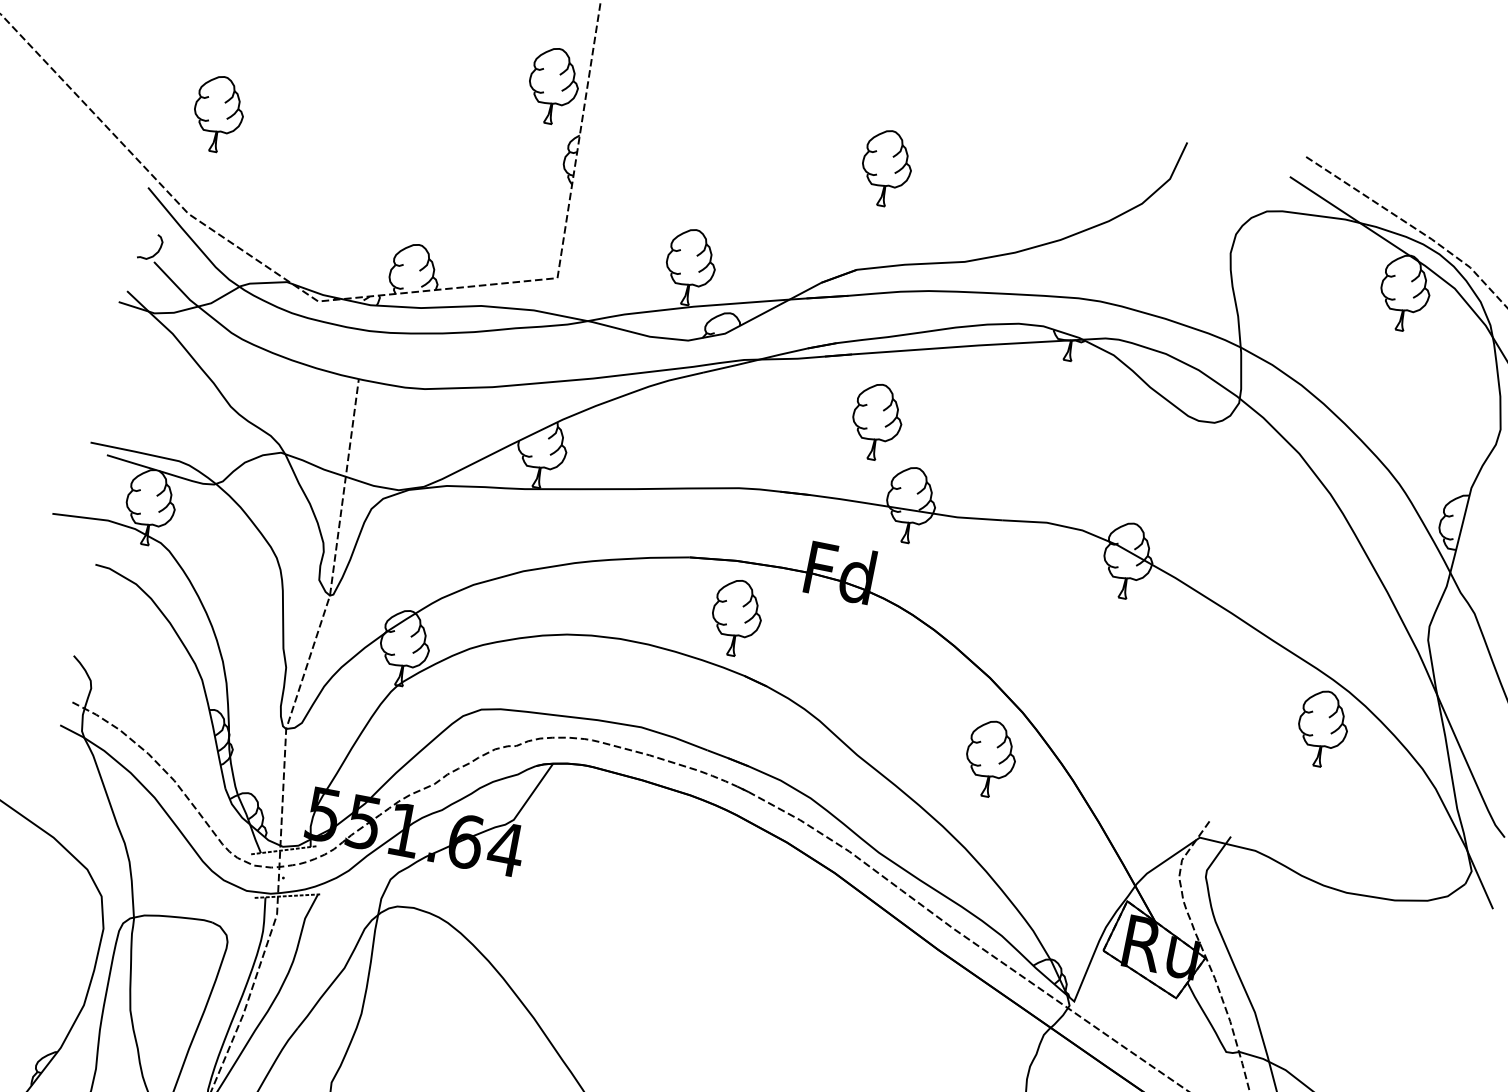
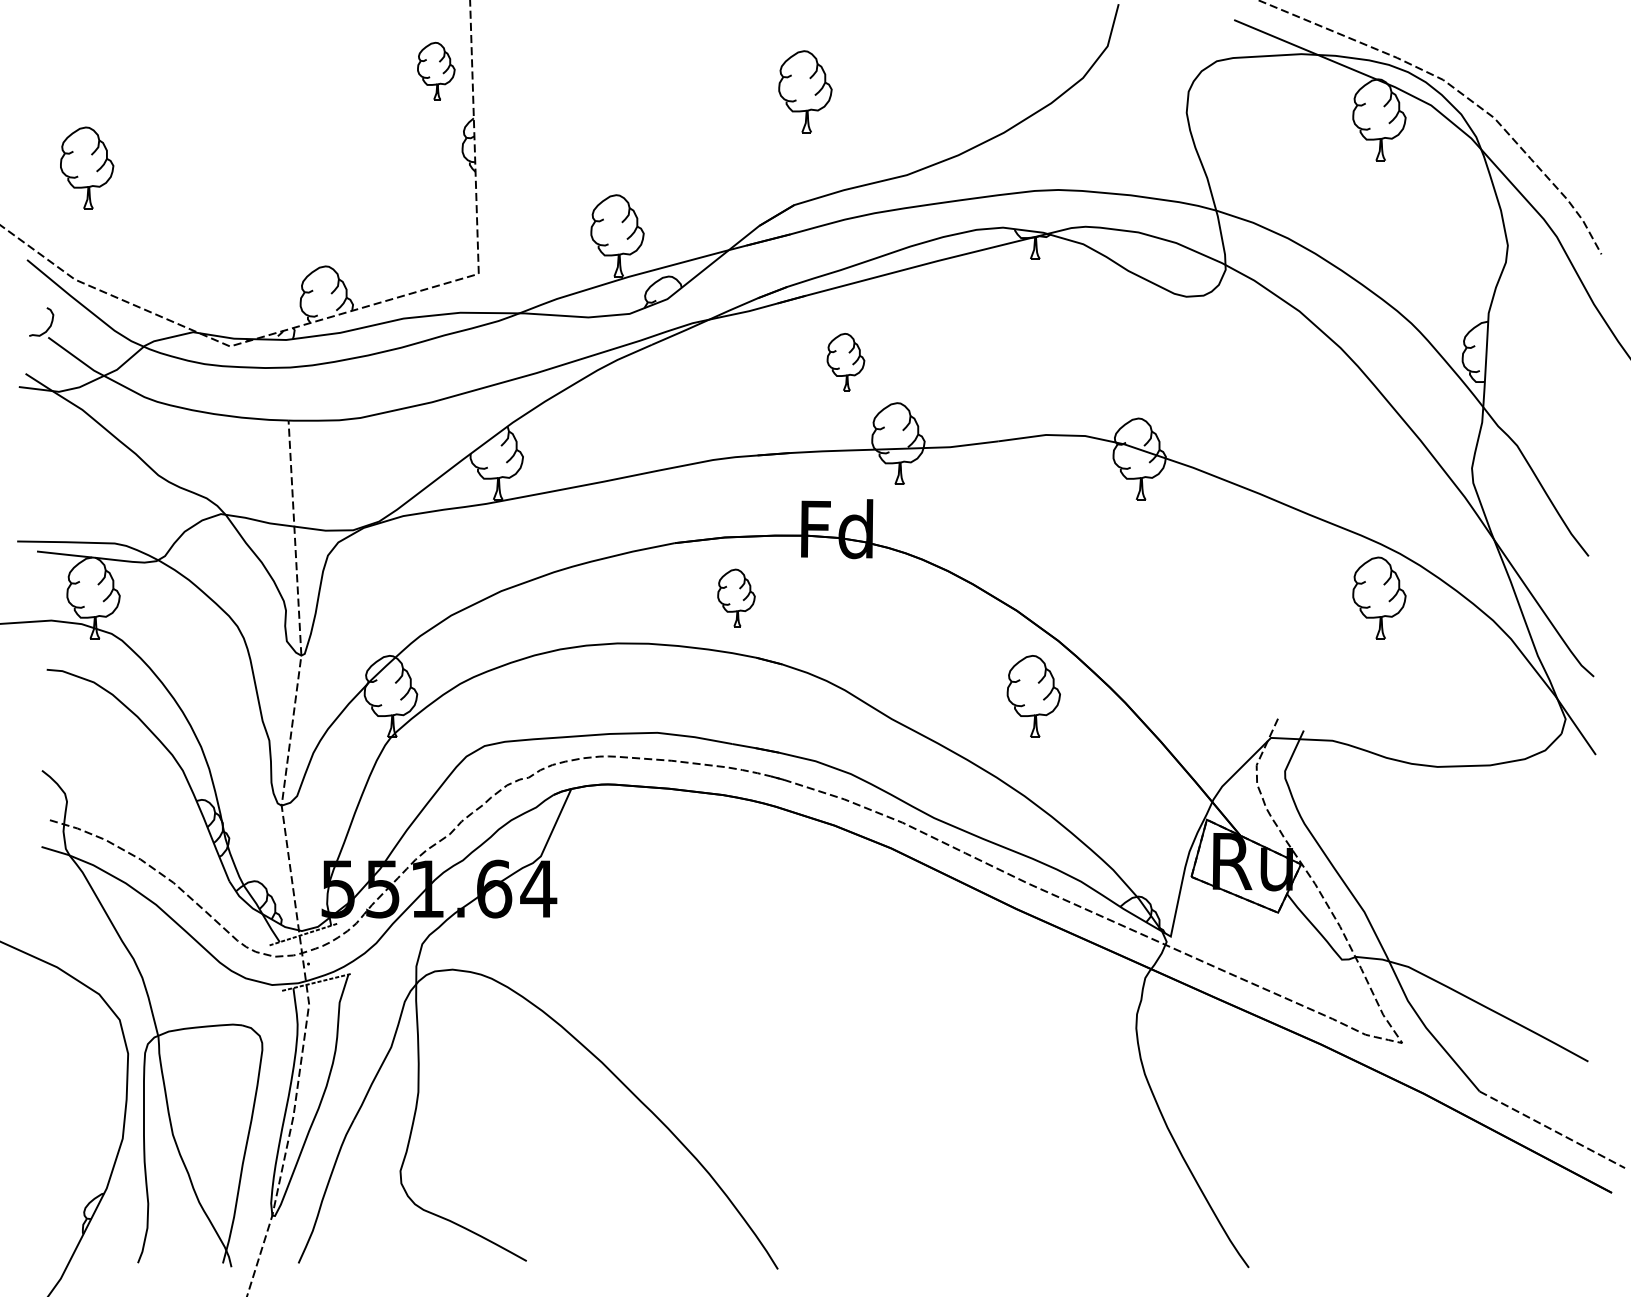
part: (553, 85) -> (436, 70), size x0.7
part: (876, 421) -> (845, 361), size x0.7
part: (736, 617) -> (736, 597), size x0.7

